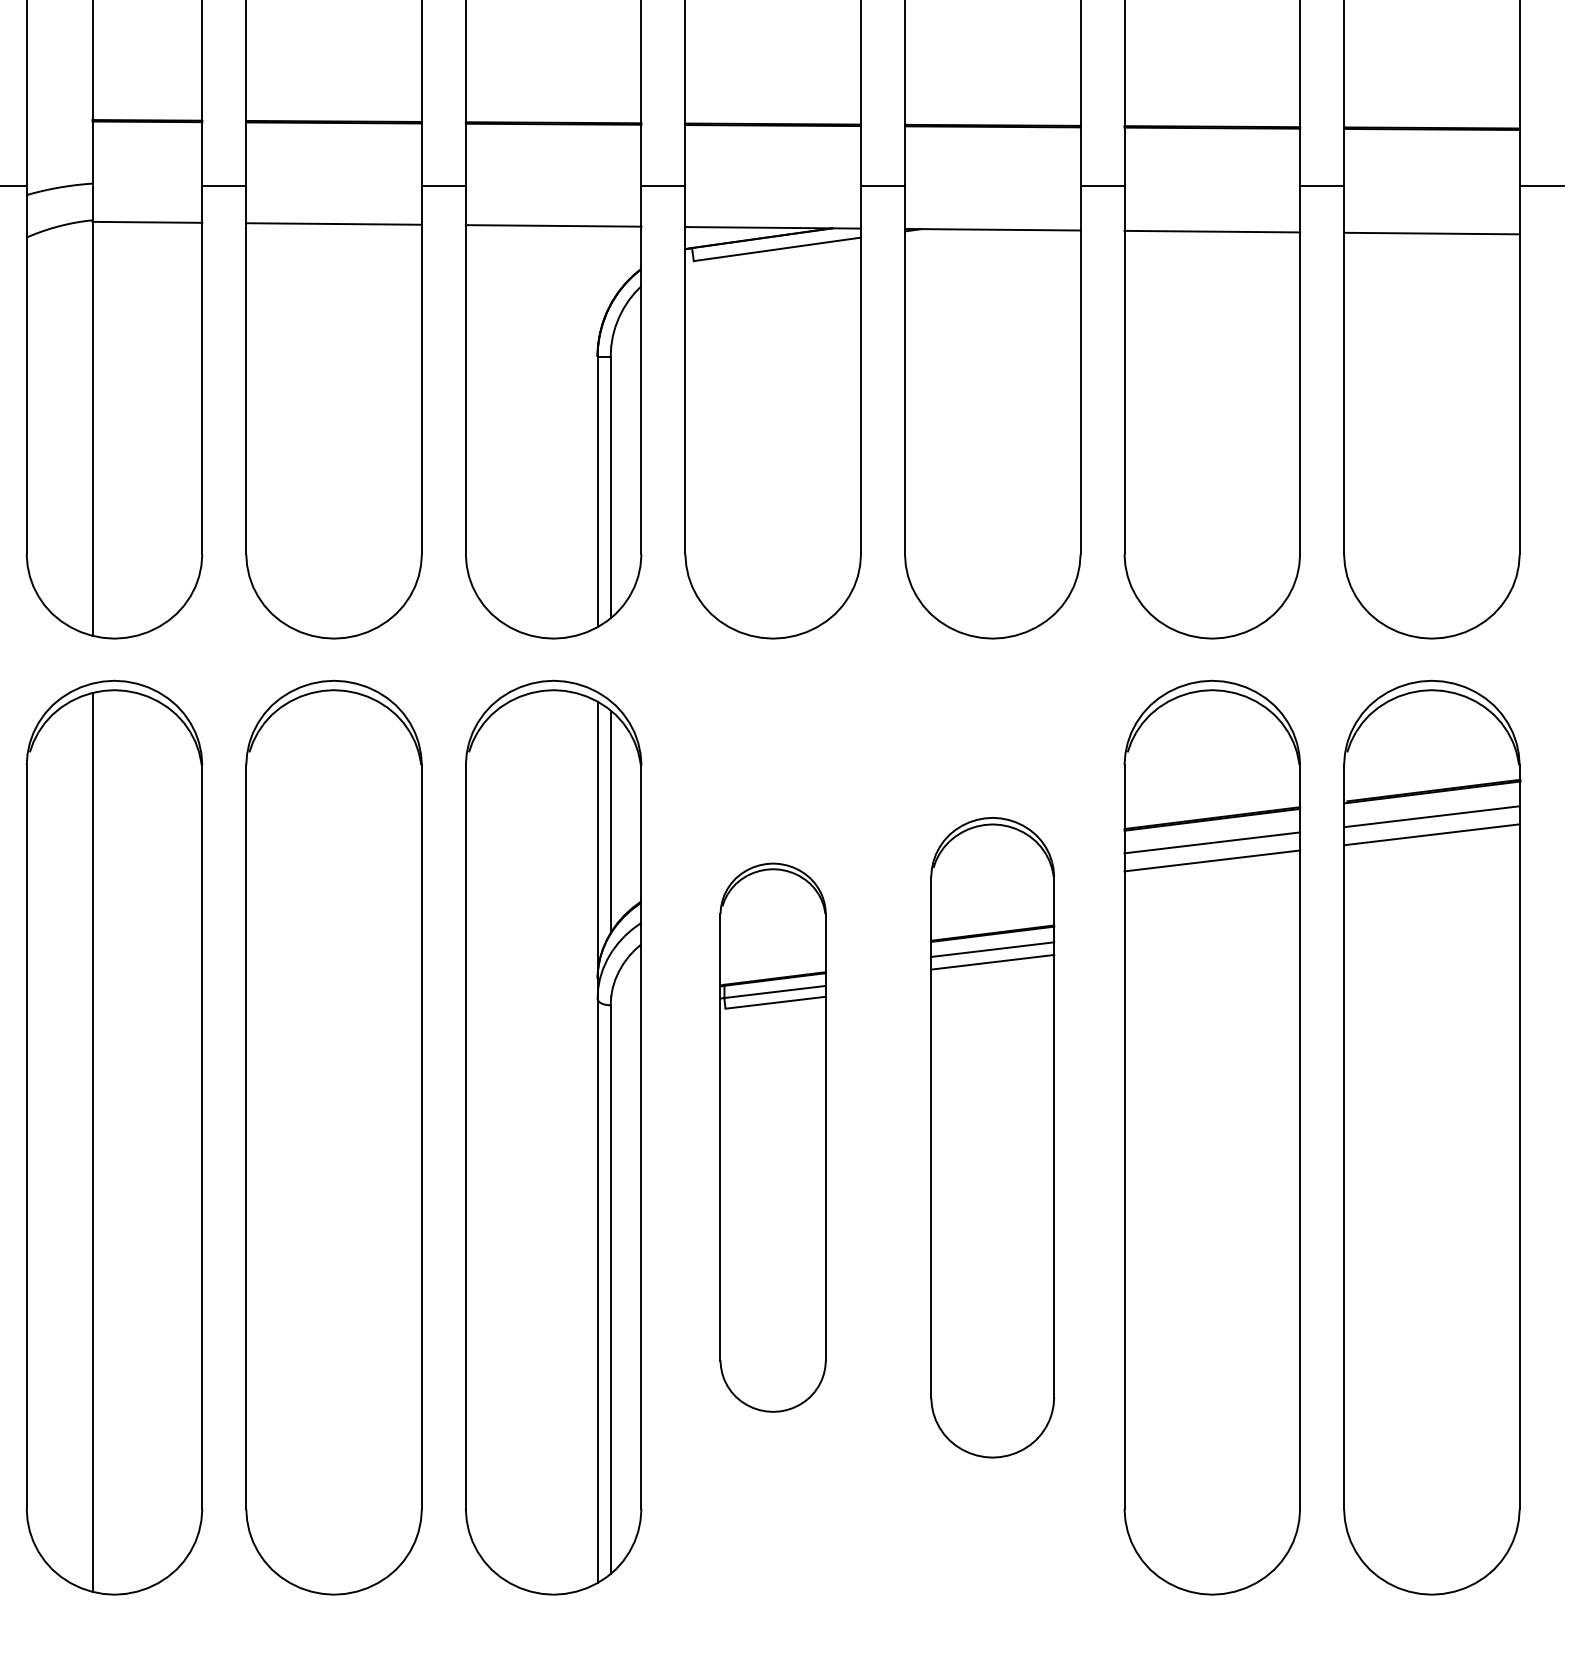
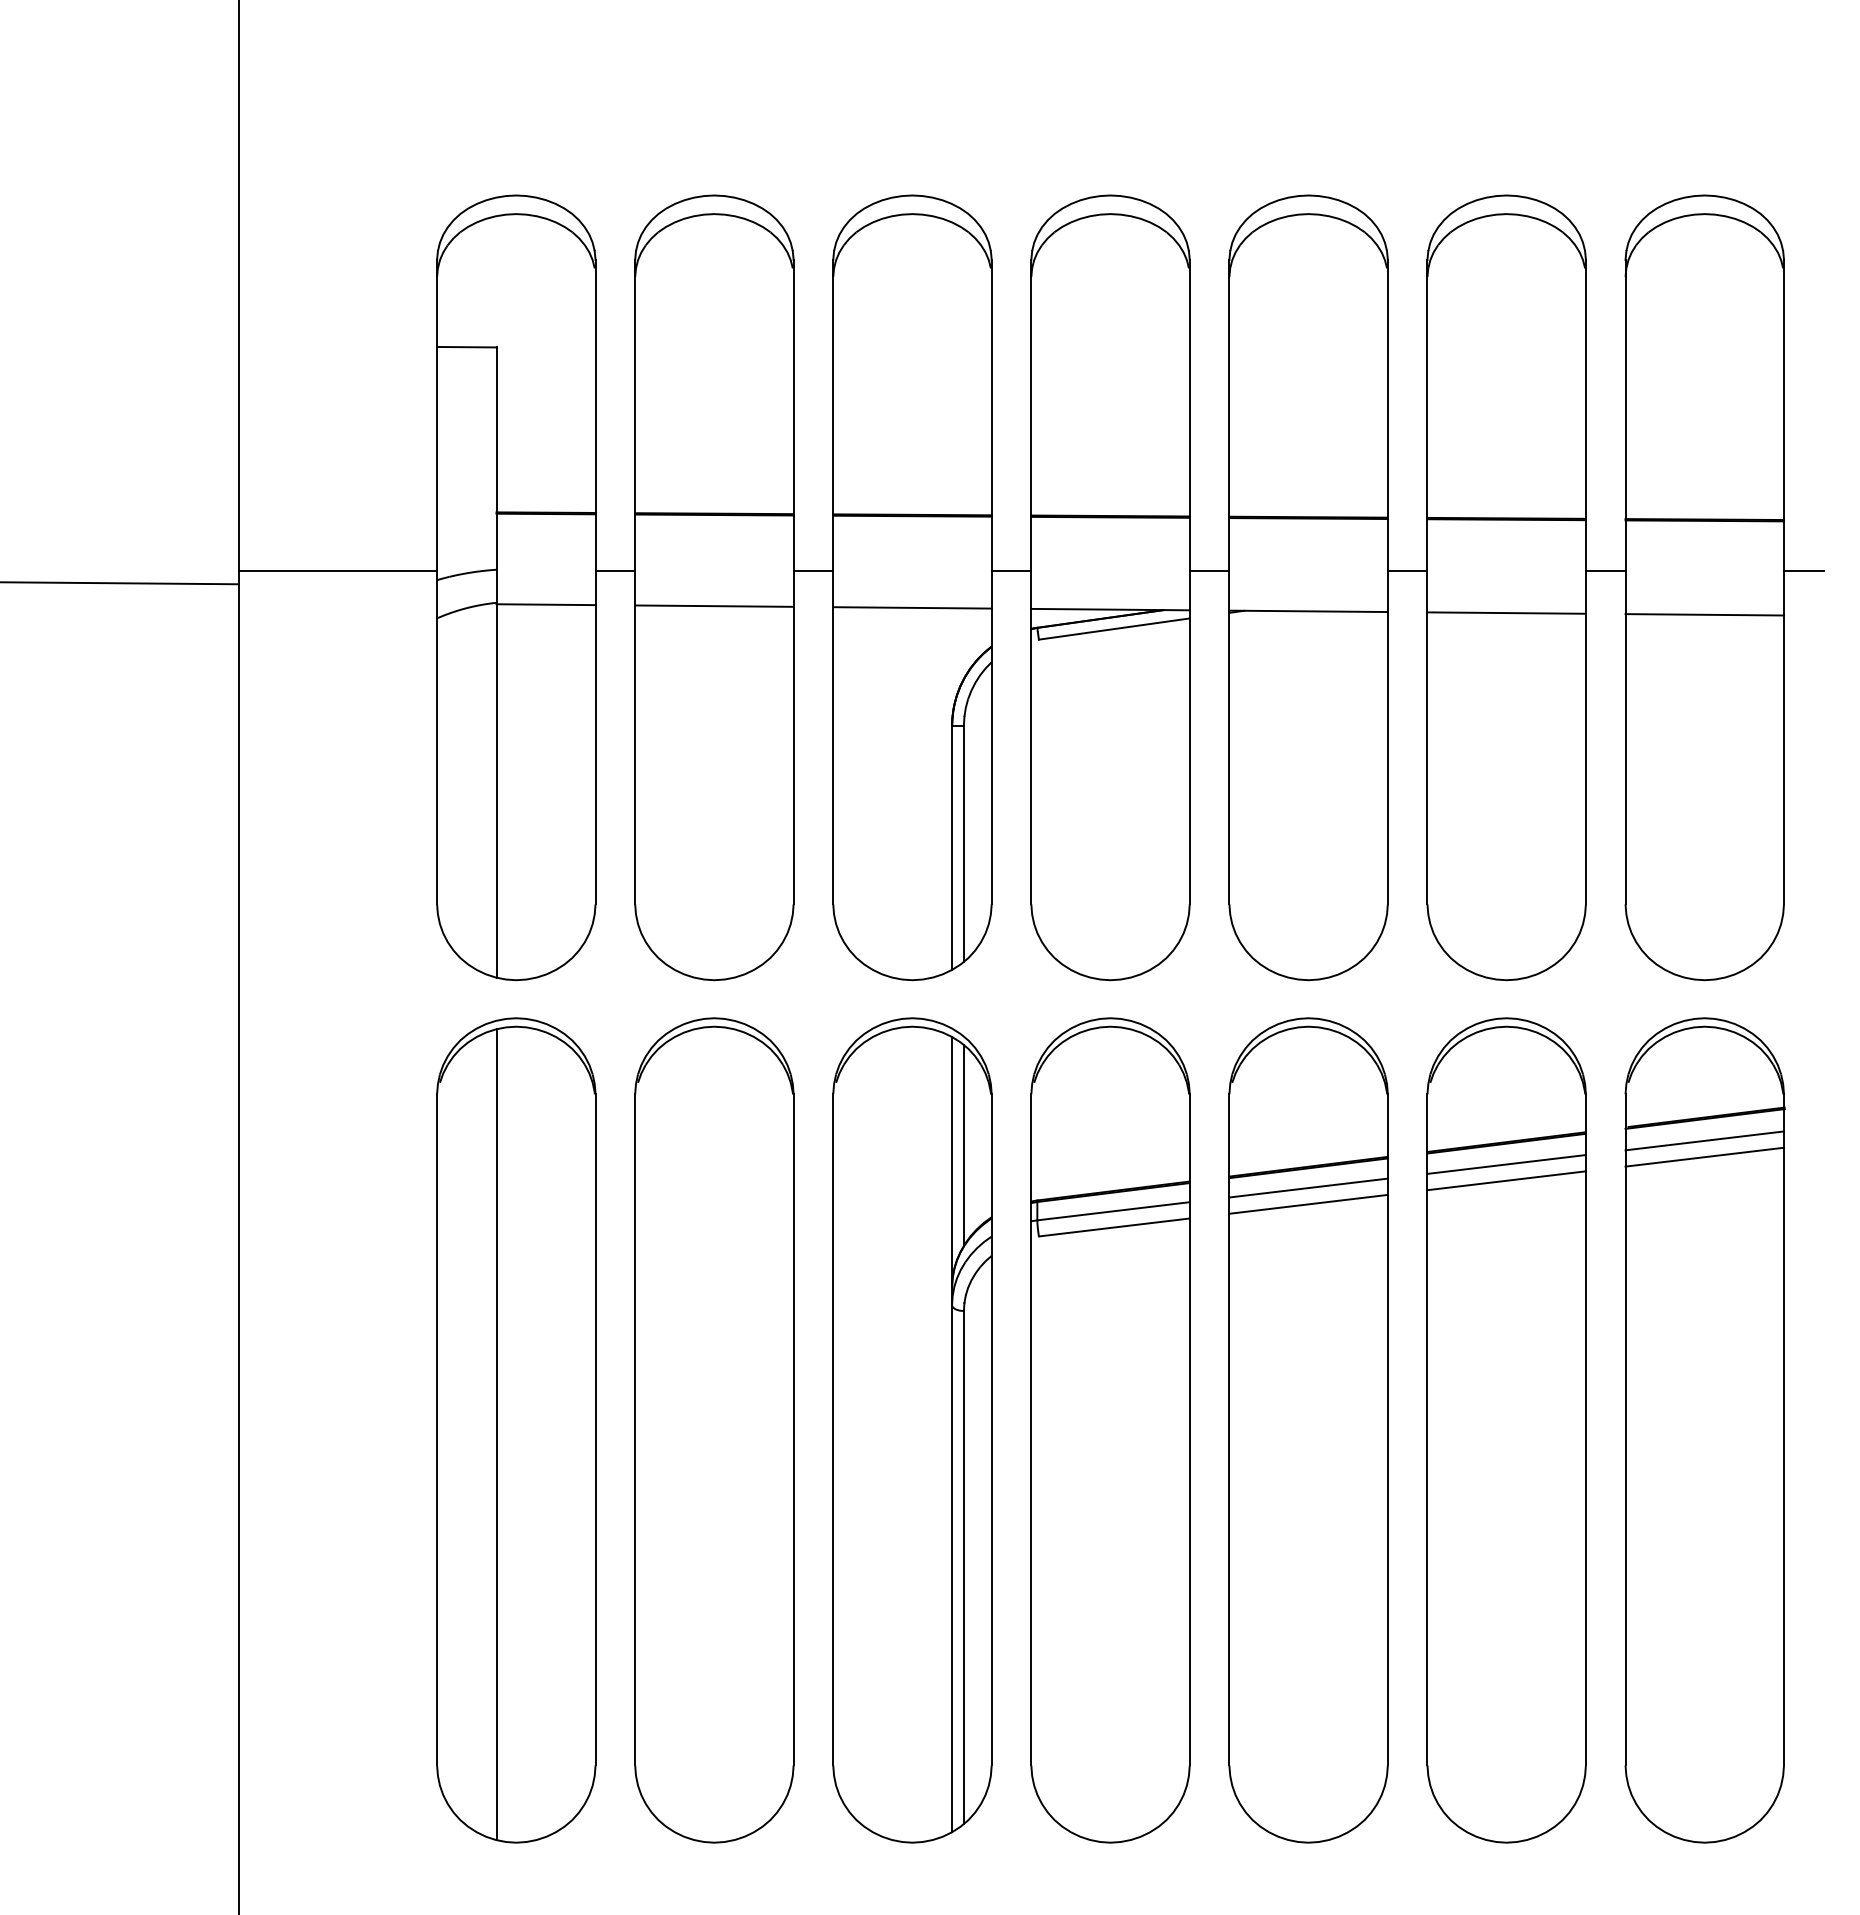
part: (773, 1137) -> (1110, 1430), size x1.67
part: (992, 1137) -> (1308, 1430), size x1.43

